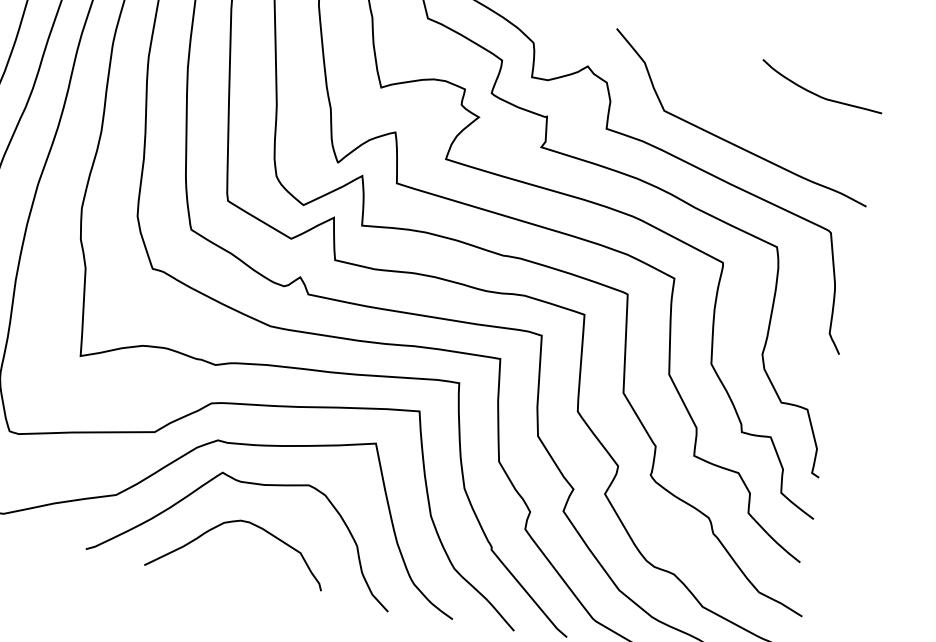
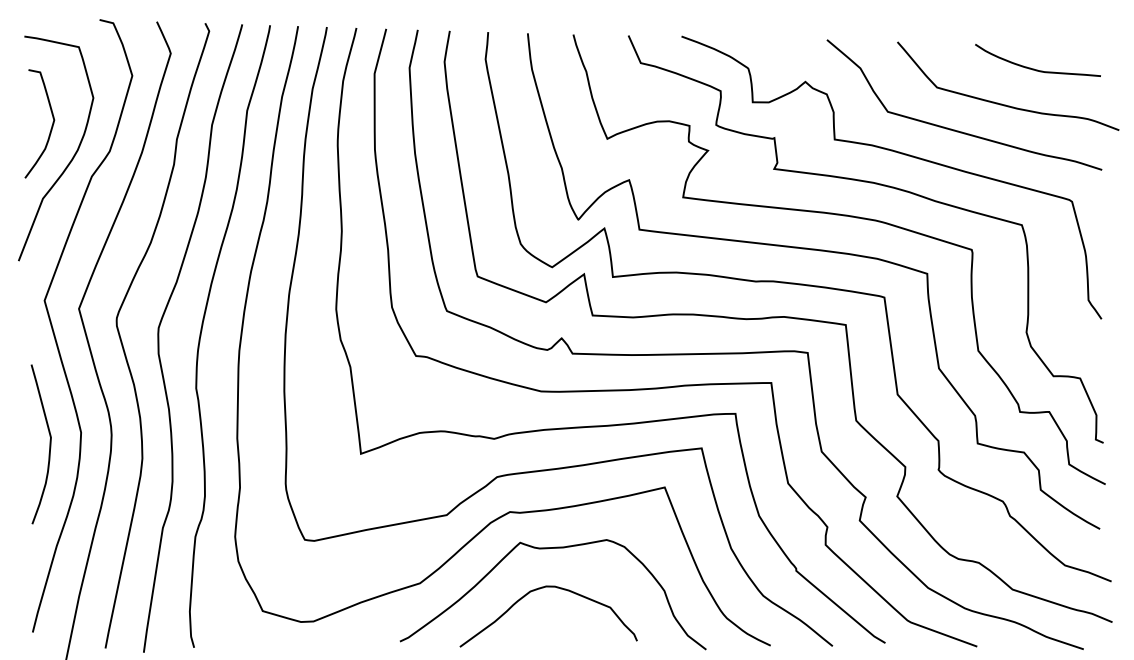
curve: (782, 124) -> (1005, 104), added

